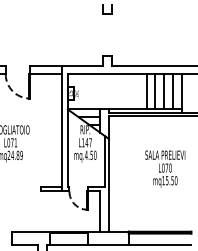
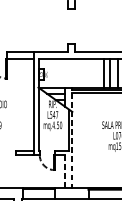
text: (83, 142) -> (51, 114), L147 -> L547
line: (109, 173) -> (72, 140), solid -> dashed
line: (100, 212) -> (65, 172), solid -> dashed

